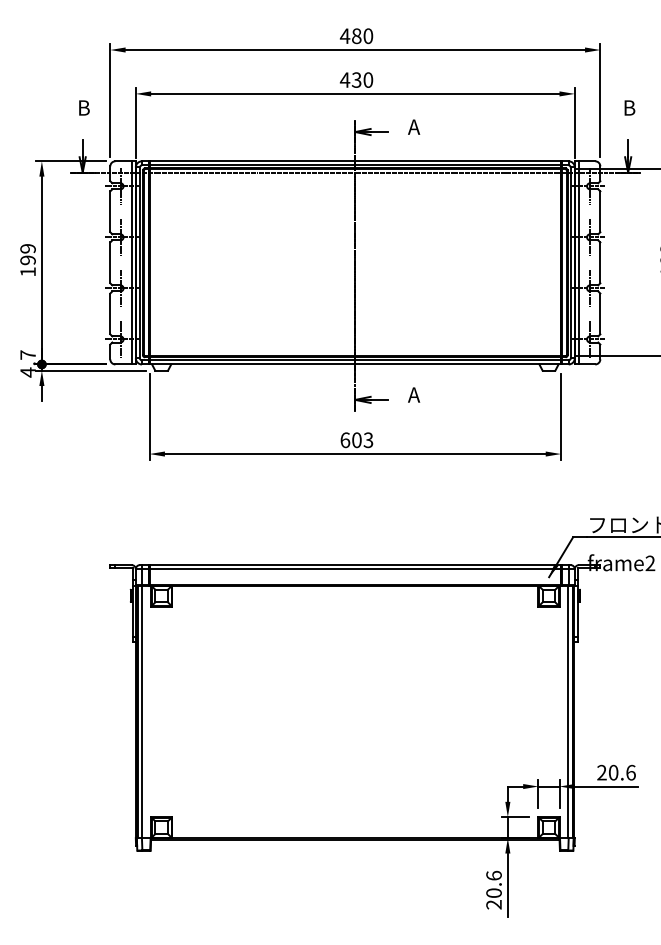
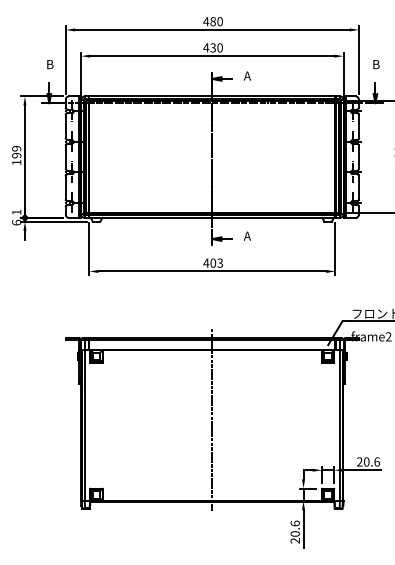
text: (27, 363) -> (16, 217), 4.7 -> 6.1
text: (345, 439) -> (206, 262), 603 -> 403
line: (355, 701) -> (212, 419), added

